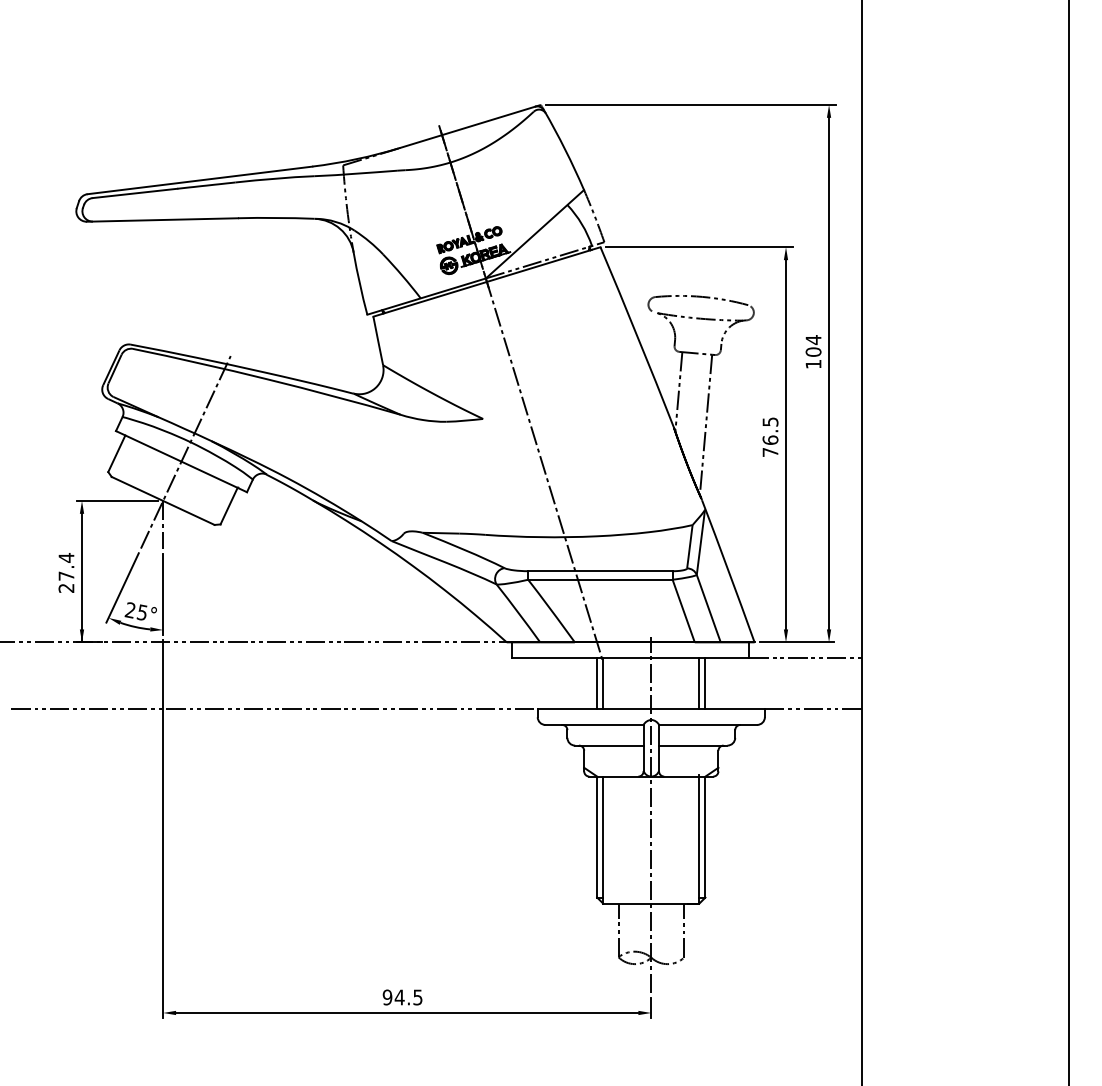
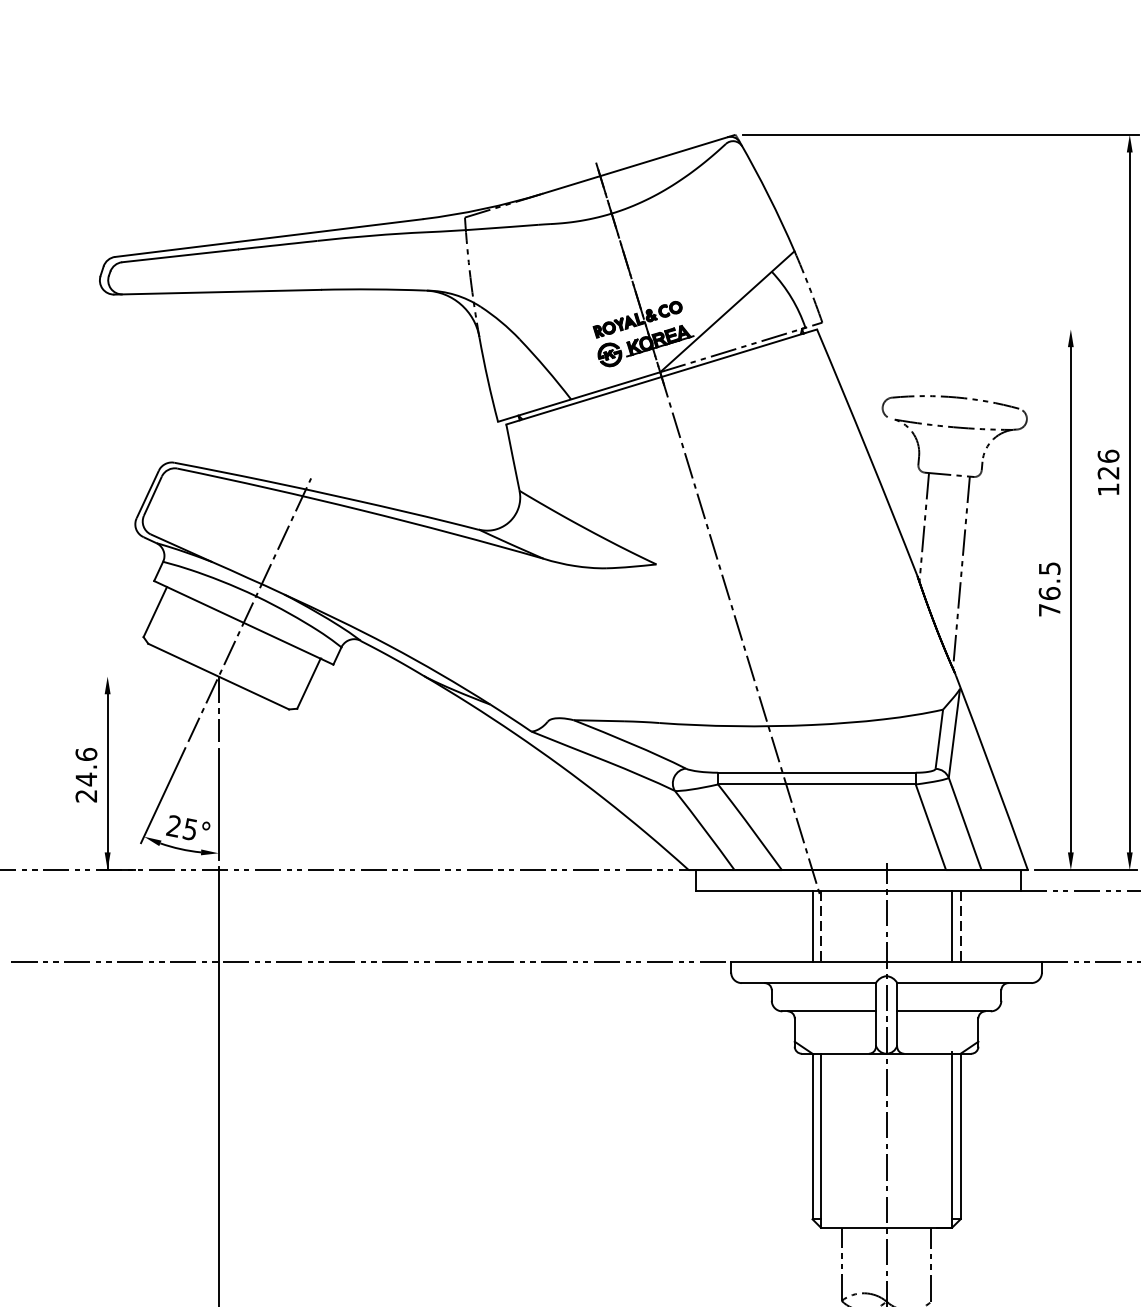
line: (698, 247) -> (951, 329), removed
text: (813, 345) -> (1108, 463), 104 -> 126
line: (117, 500) -> (156, 676), removed
text: (66, 567) -> (86, 767), 27.4 -> 24.6
line: (603, 683) -> (821, 926), solid -> dashed
line: (705, 683) -> (960, 926), solid -> dashed

